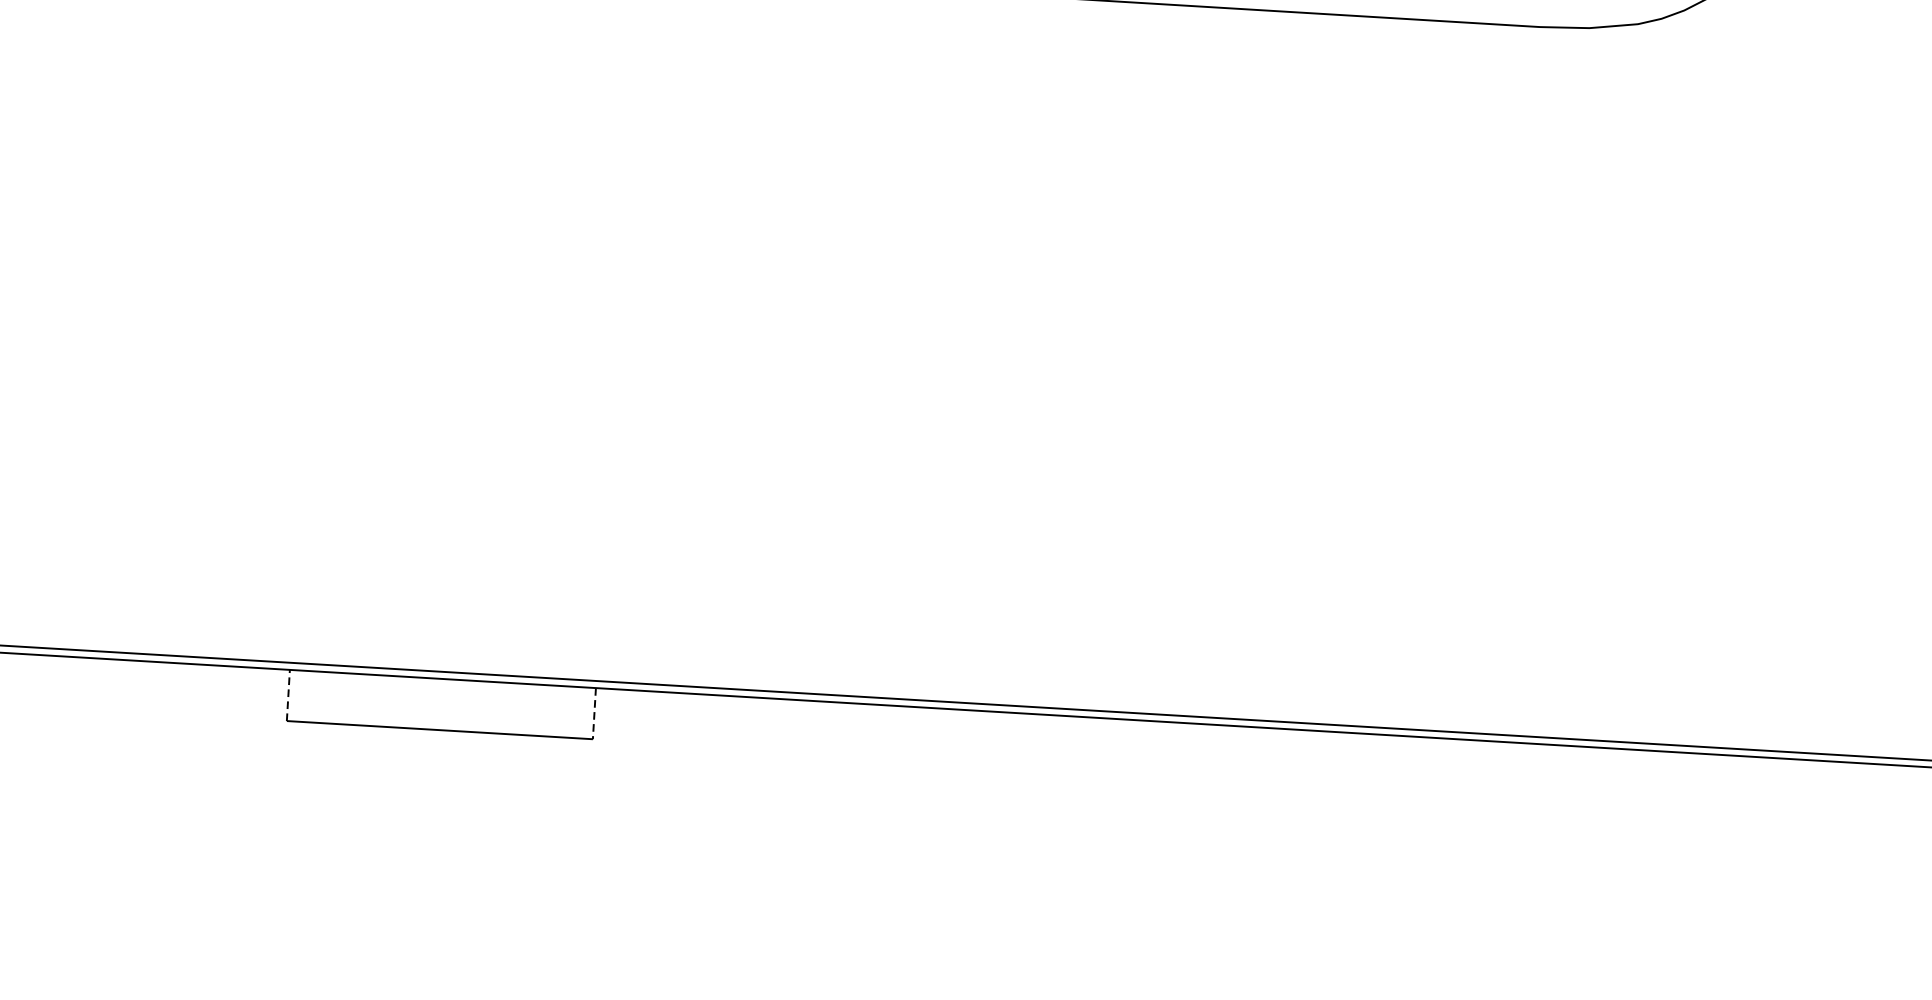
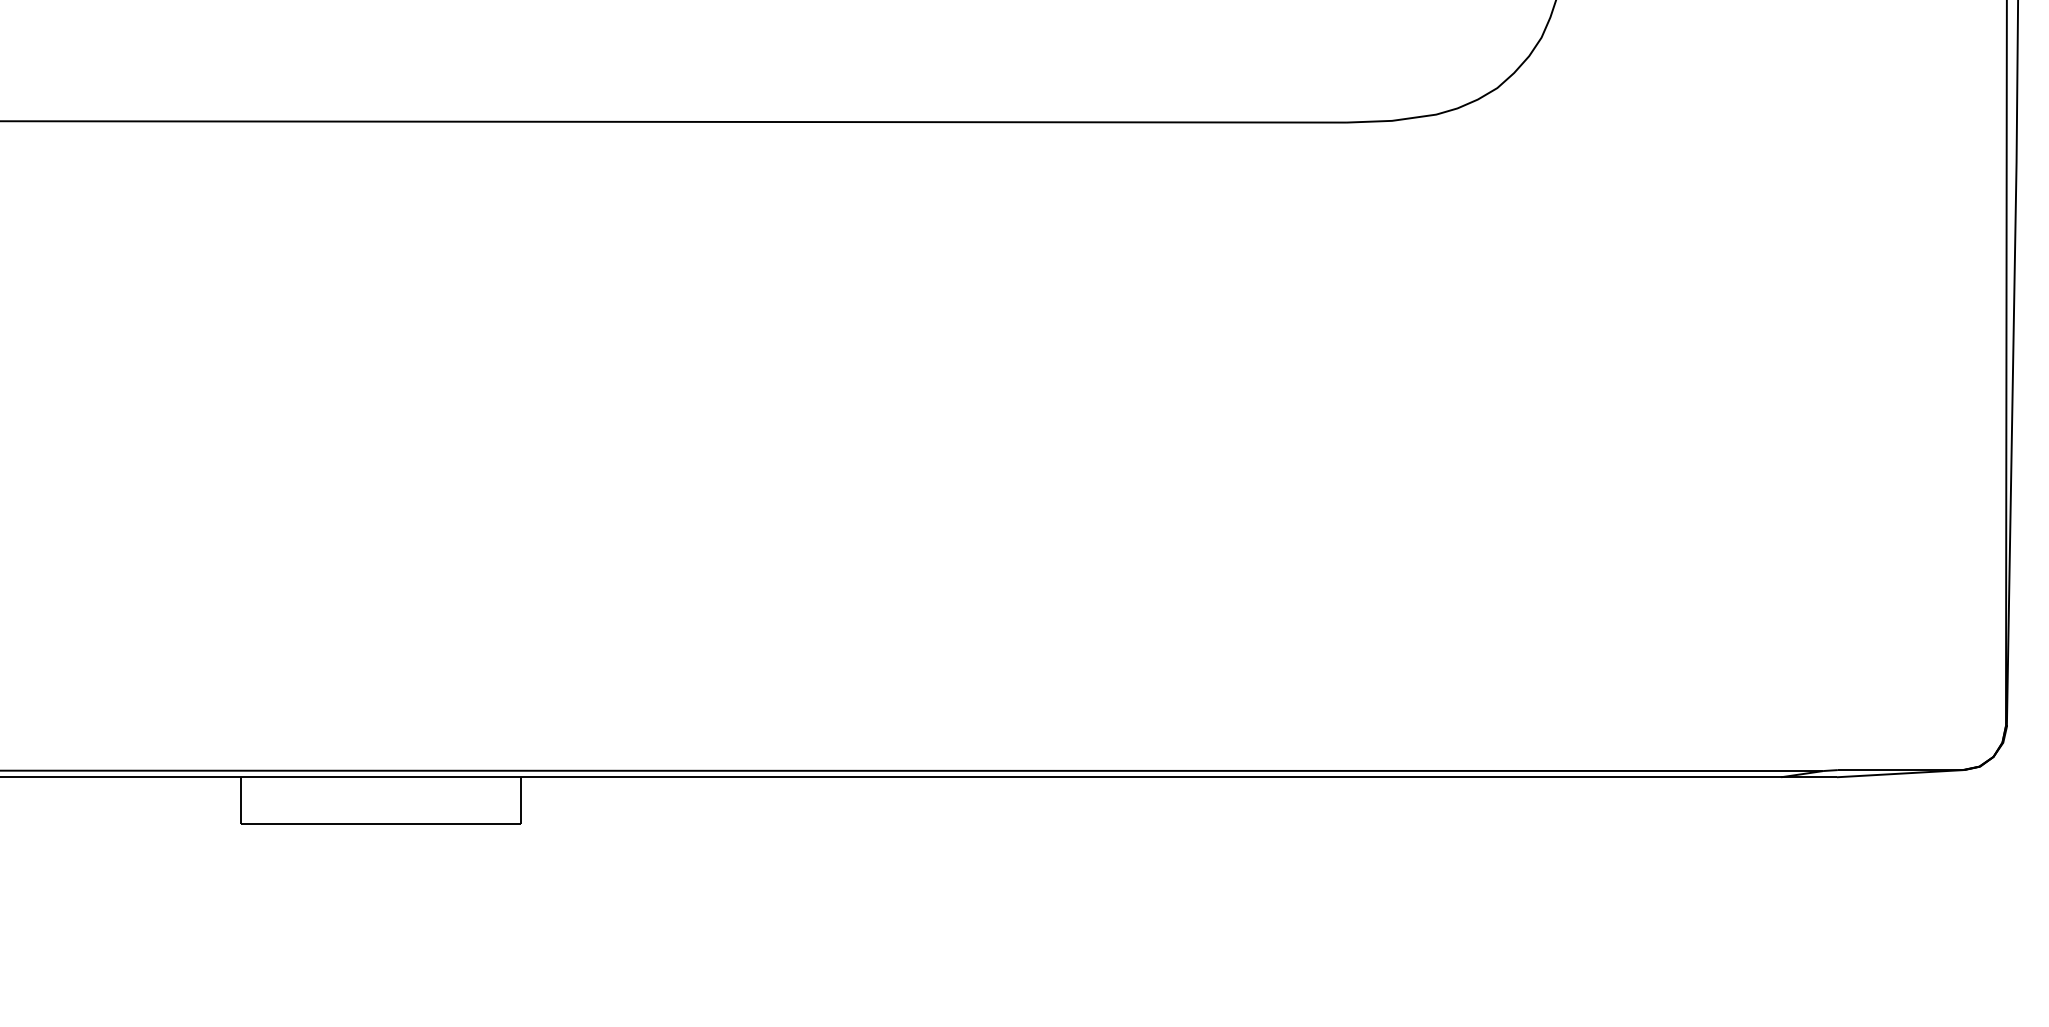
line: (288, 695) -> (240, 800), dashed -> solid
line: (593, 714) -> (520, 801), dashed -> solid

